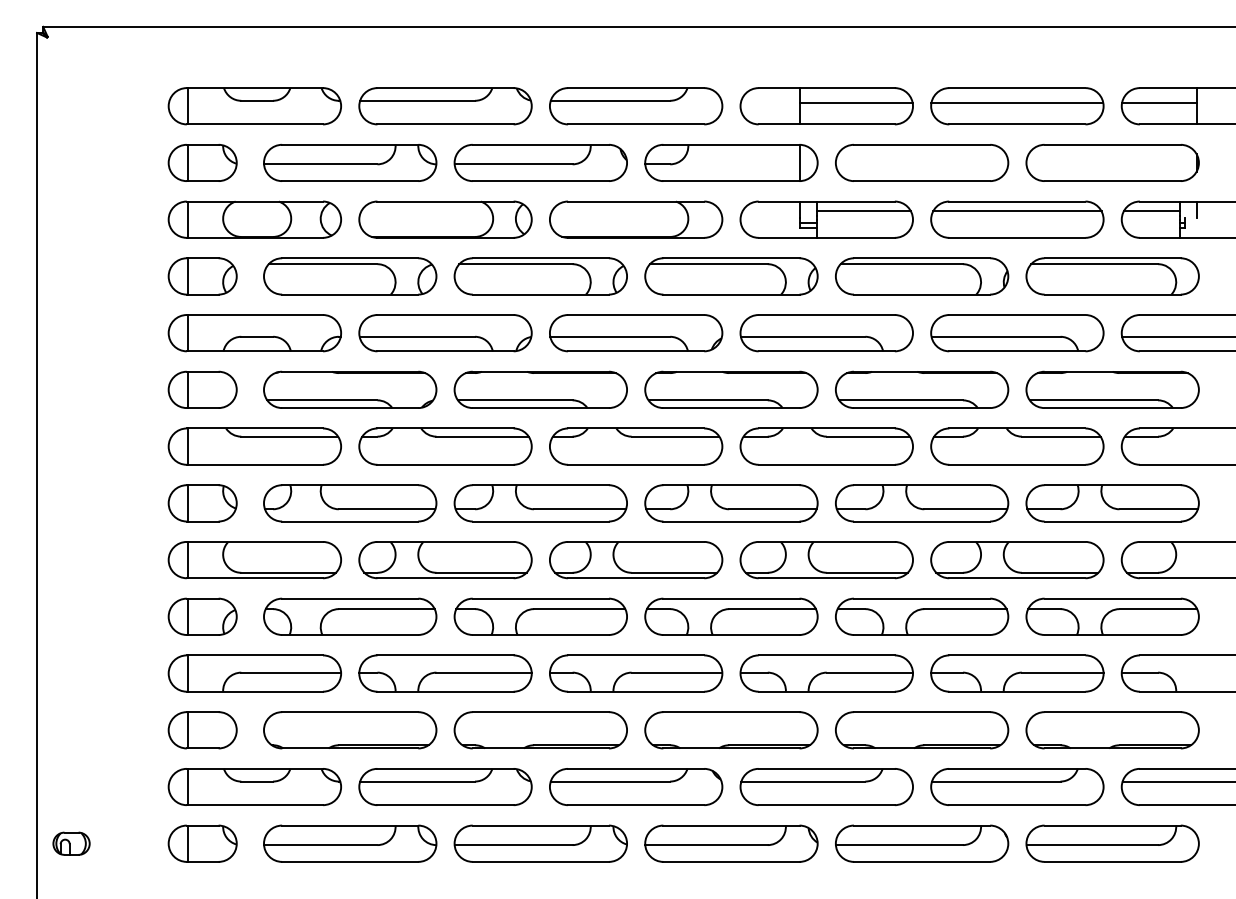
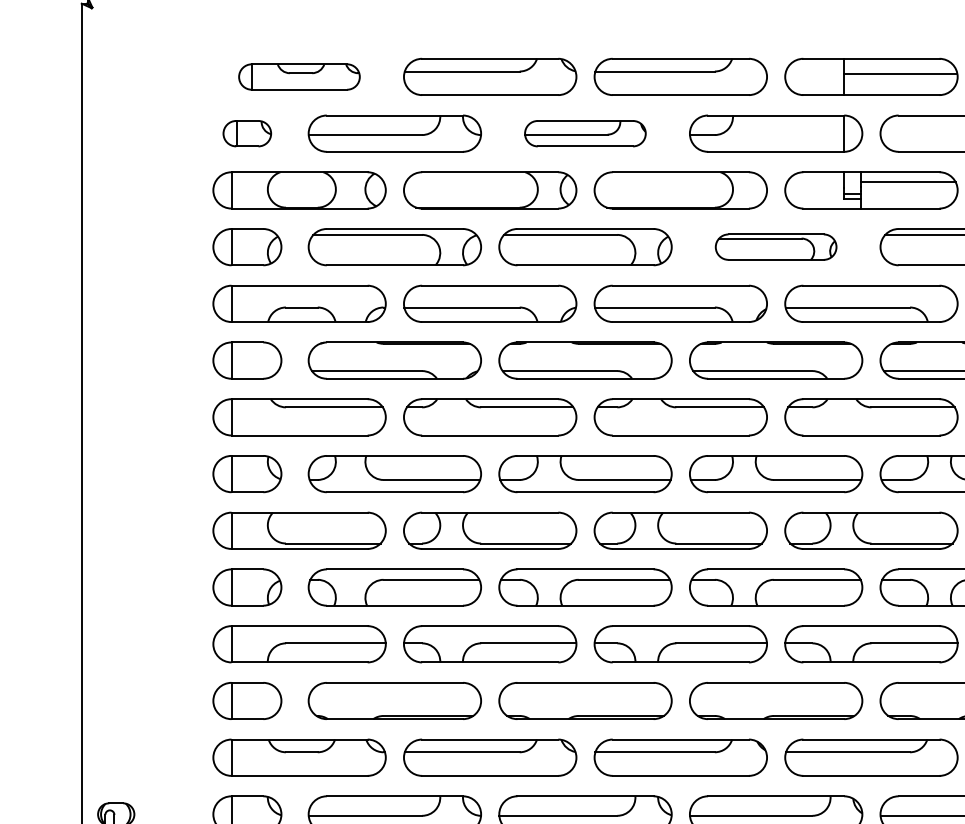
part: (254, 106) -> (299, 77), size x0.7
part: (202, 162) -> (247, 133), size x0.7
part: (540, 162) -> (585, 133), size x0.7
part: (731, 276) -> (776, 247), size x0.7

